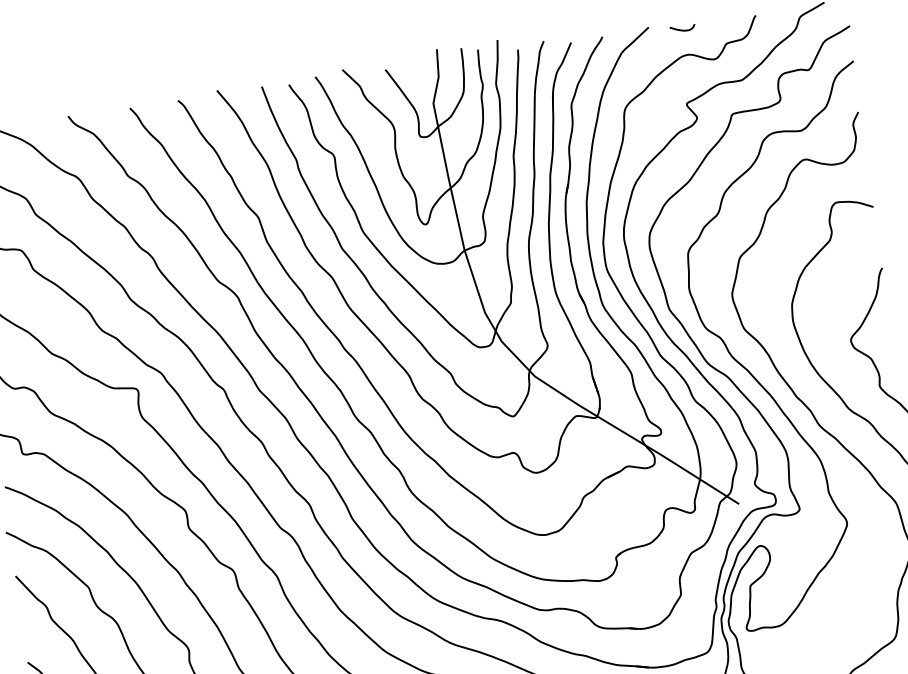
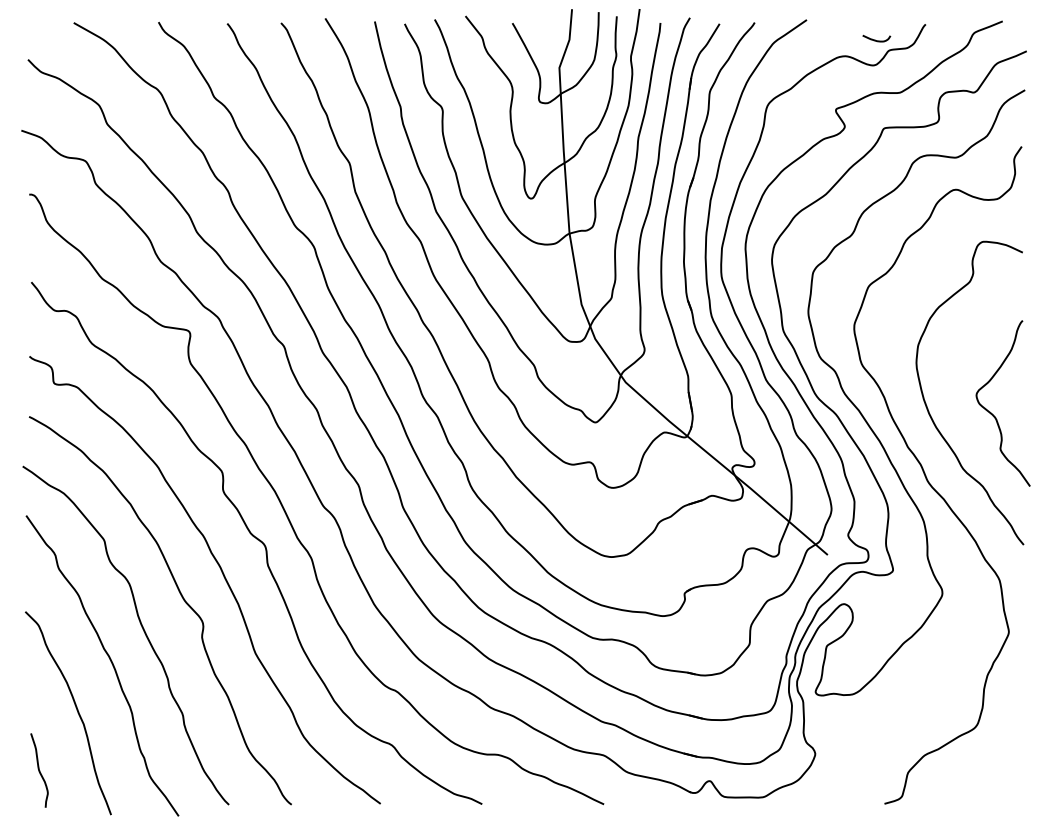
curve: (681, 29) -> (875, 39), moved

